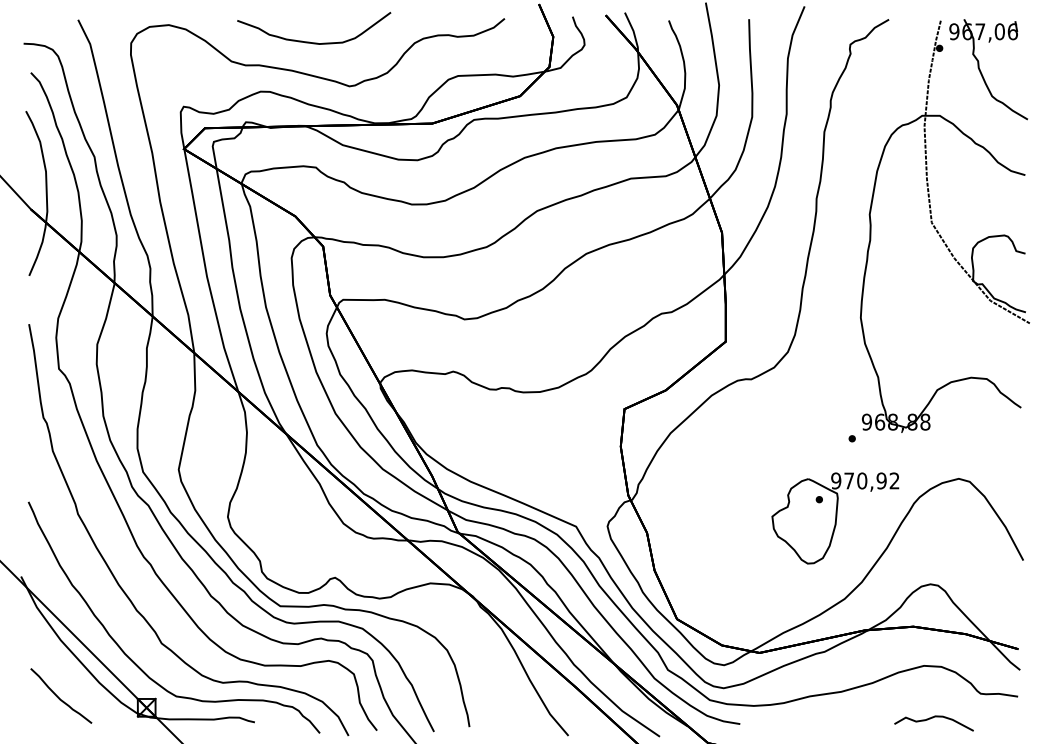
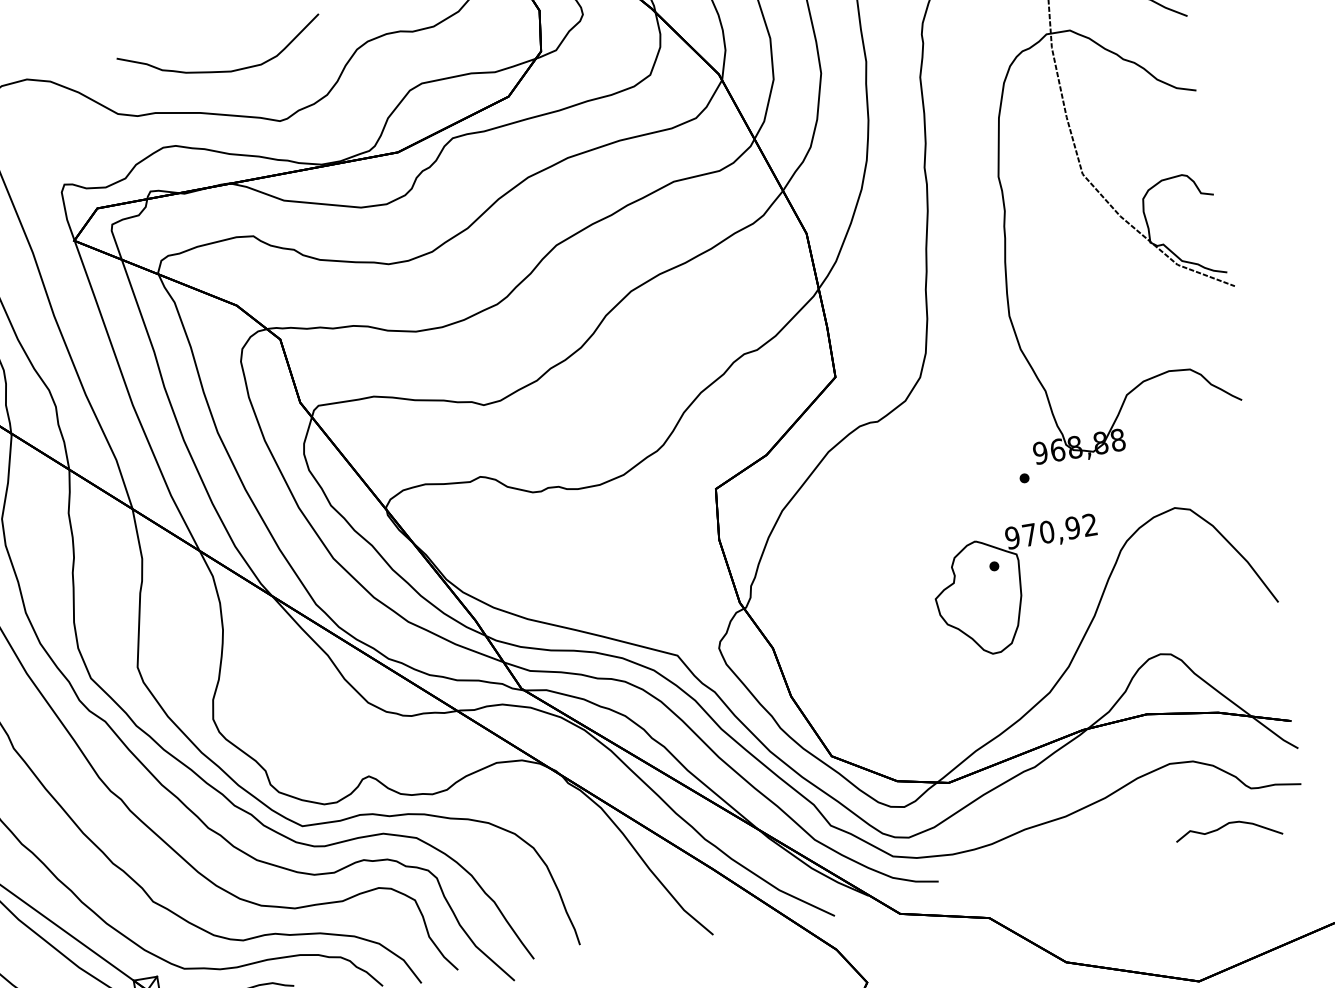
curve: (933, 718) -> (1227, 826), moved

